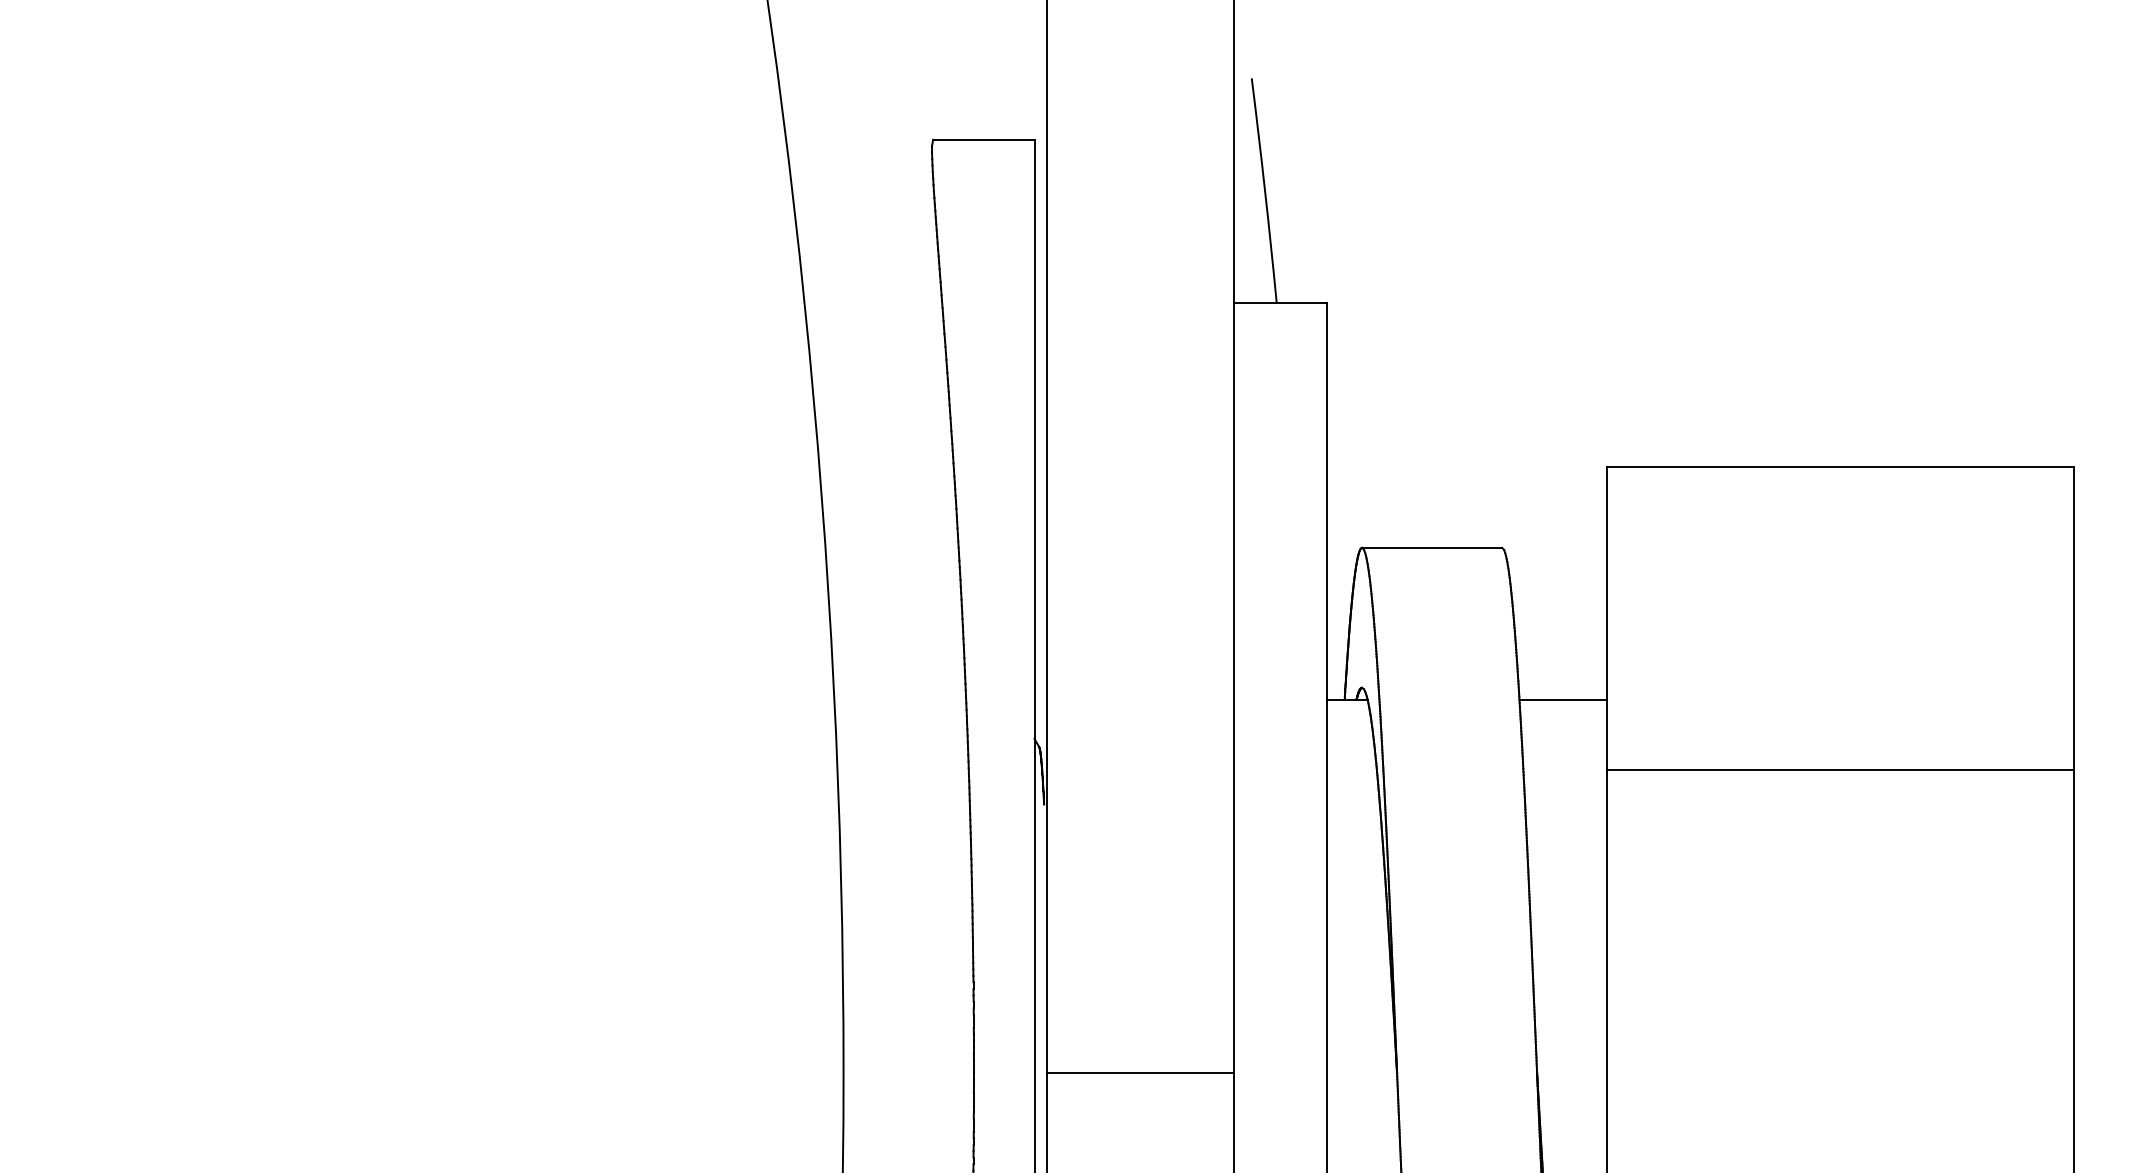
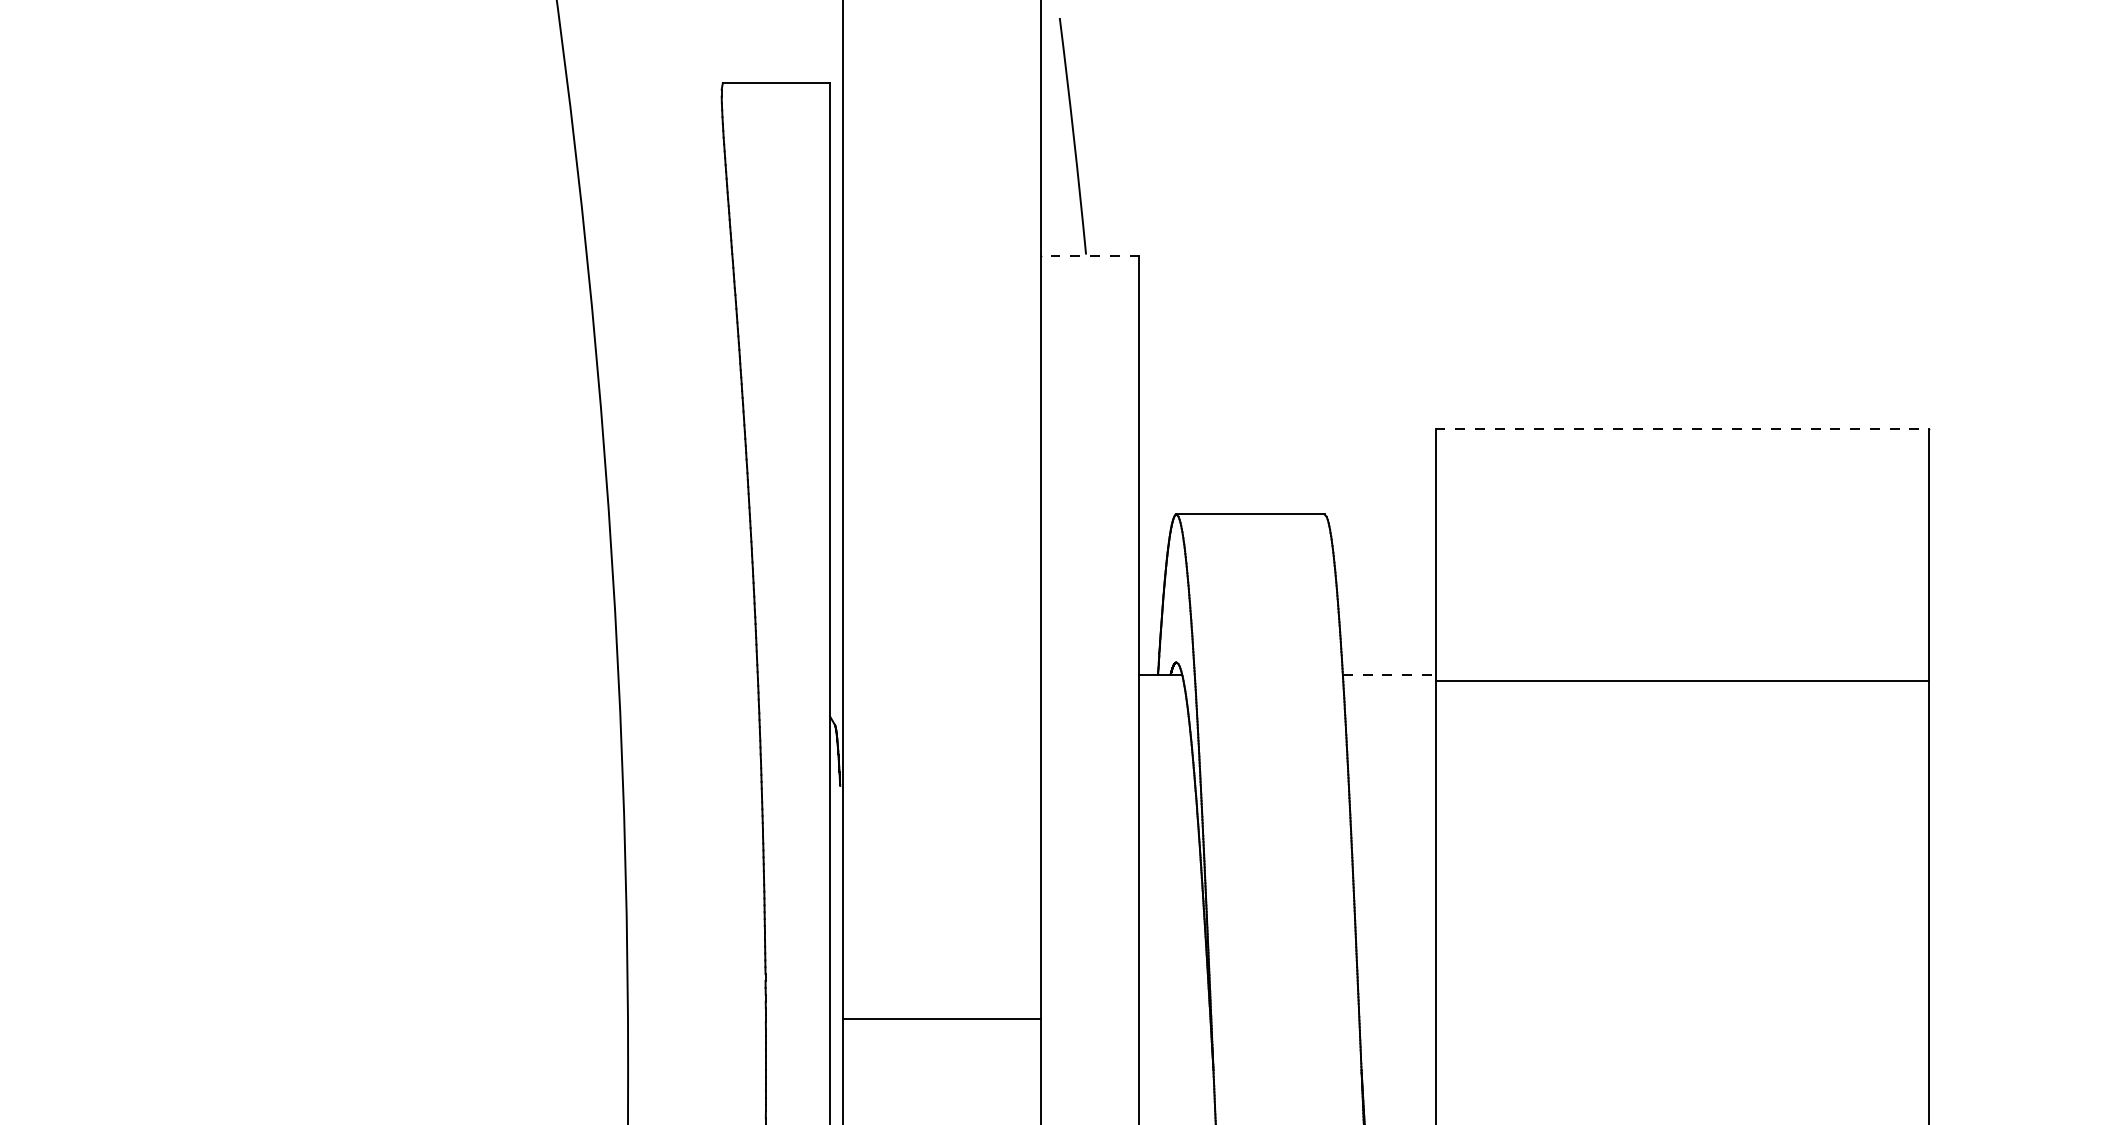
line: (1280, 303) -> (1090, 256), solid -> dashed
line: (1841, 466) -> (1683, 428), solid -> dashed
line: (1563, 699) -> (1389, 674), solid -> dashed
line: (1840, 769) -> (1682, 680), moved
line: (1140, 1073) -> (942, 1019), moved

